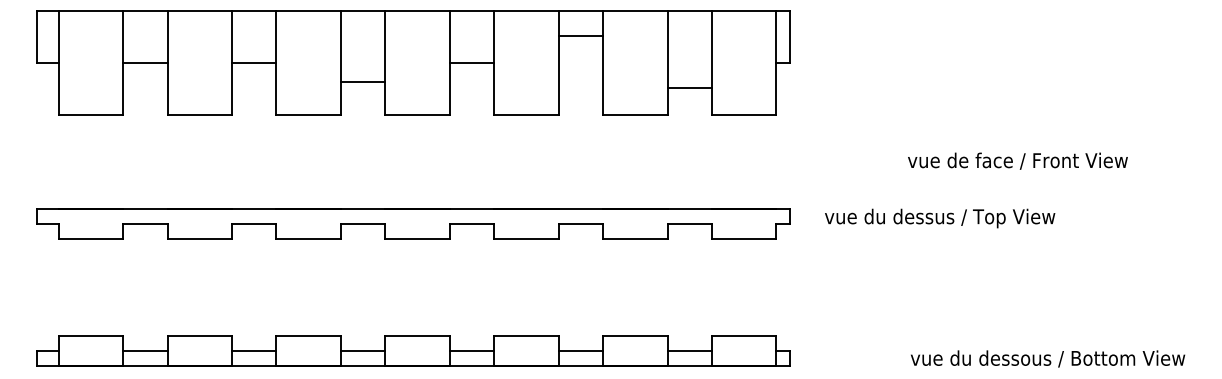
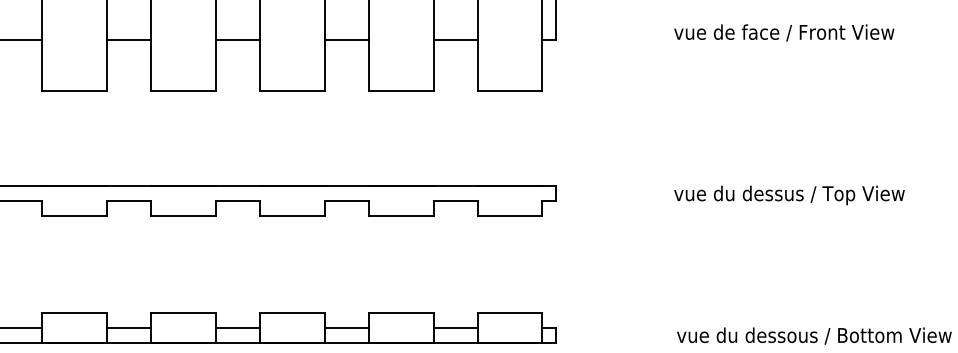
line: (580, 36) -> (346, 40), moved
line: (363, 82) -> (129, 40), moved
line: (689, 88) -> (455, 40), moved
text: (1017, 160) -> (783, 32), moved
text: (940, 218) -> (789, 195), moved

